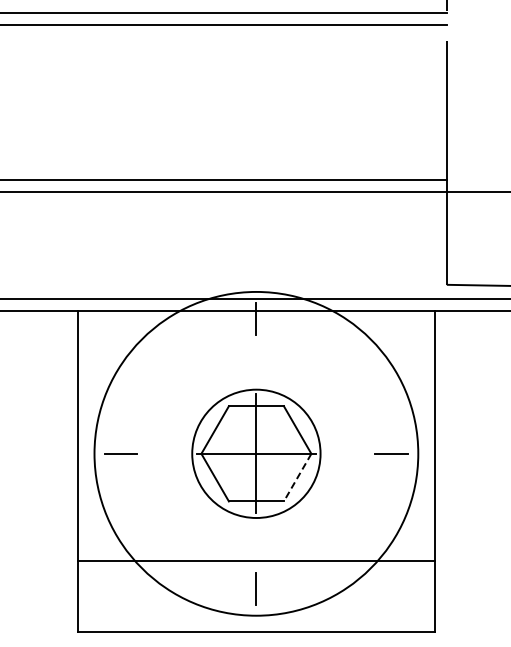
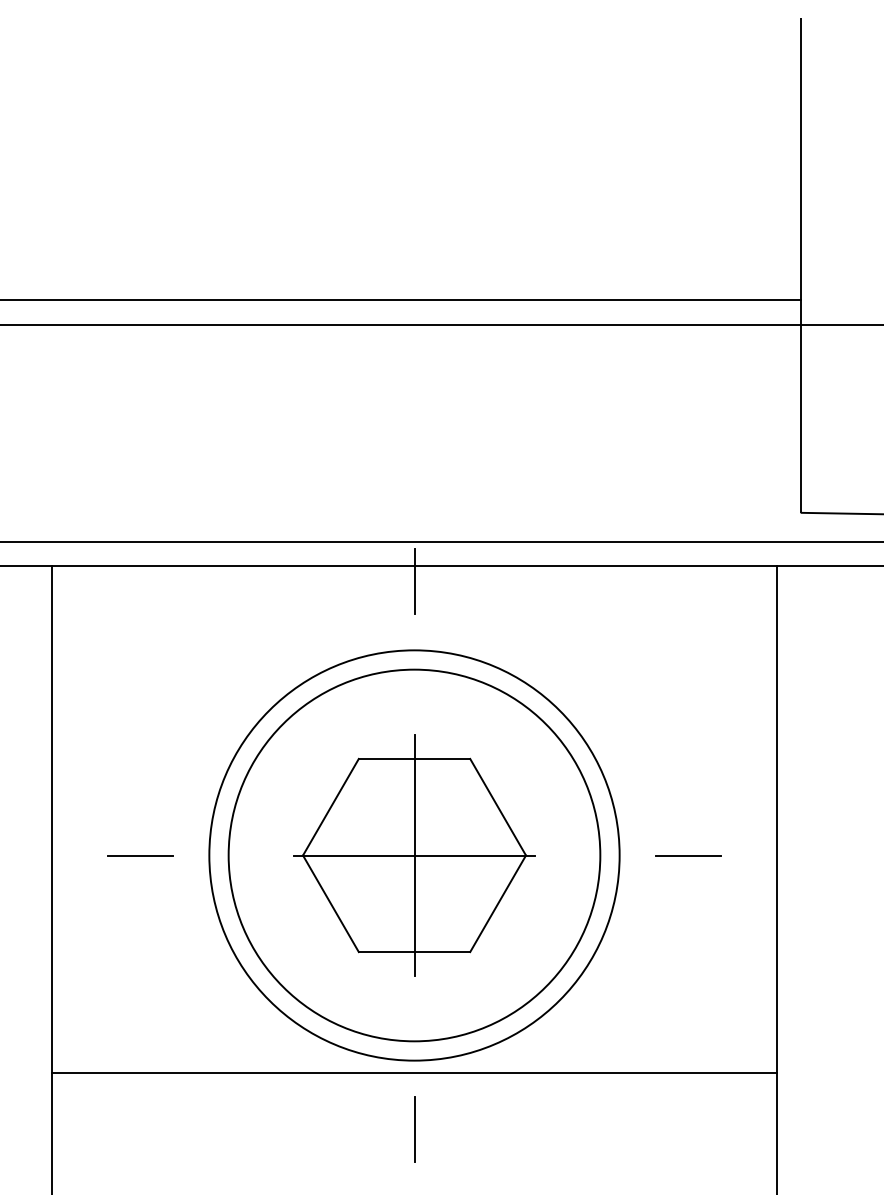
circle: (256, 453) -> (414, 854), size x0.62
circle: (256, 453) -> (414, 854), size x1.43
line: (297, 478) -> (497, 905), dashed -> solid

